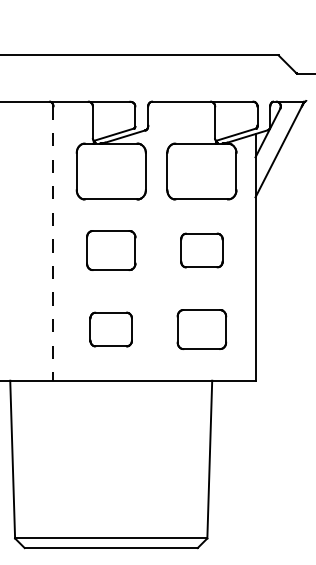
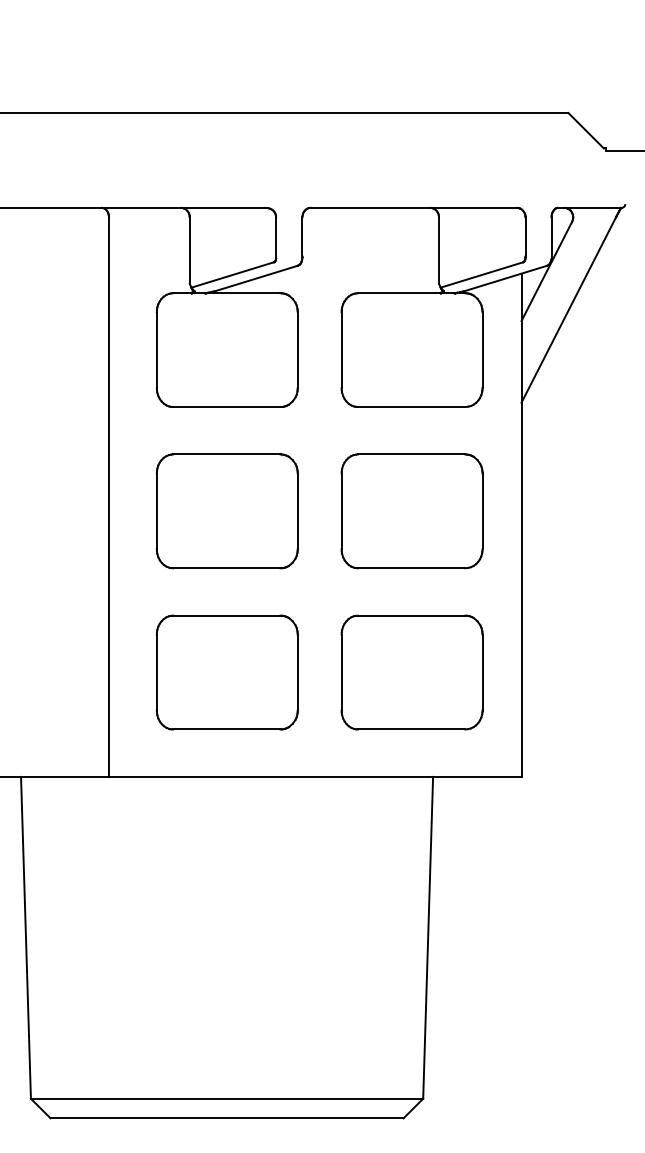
line: (53, 244) -> (109, 498), dashed -> solid
part: (110, 250) -> (225, 511), size x1.43
part: (201, 250) -> (411, 511), size x1.67
part: (110, 329) -> (225, 672), size x1.67
part: (201, 329) -> (411, 672), size x1.43

